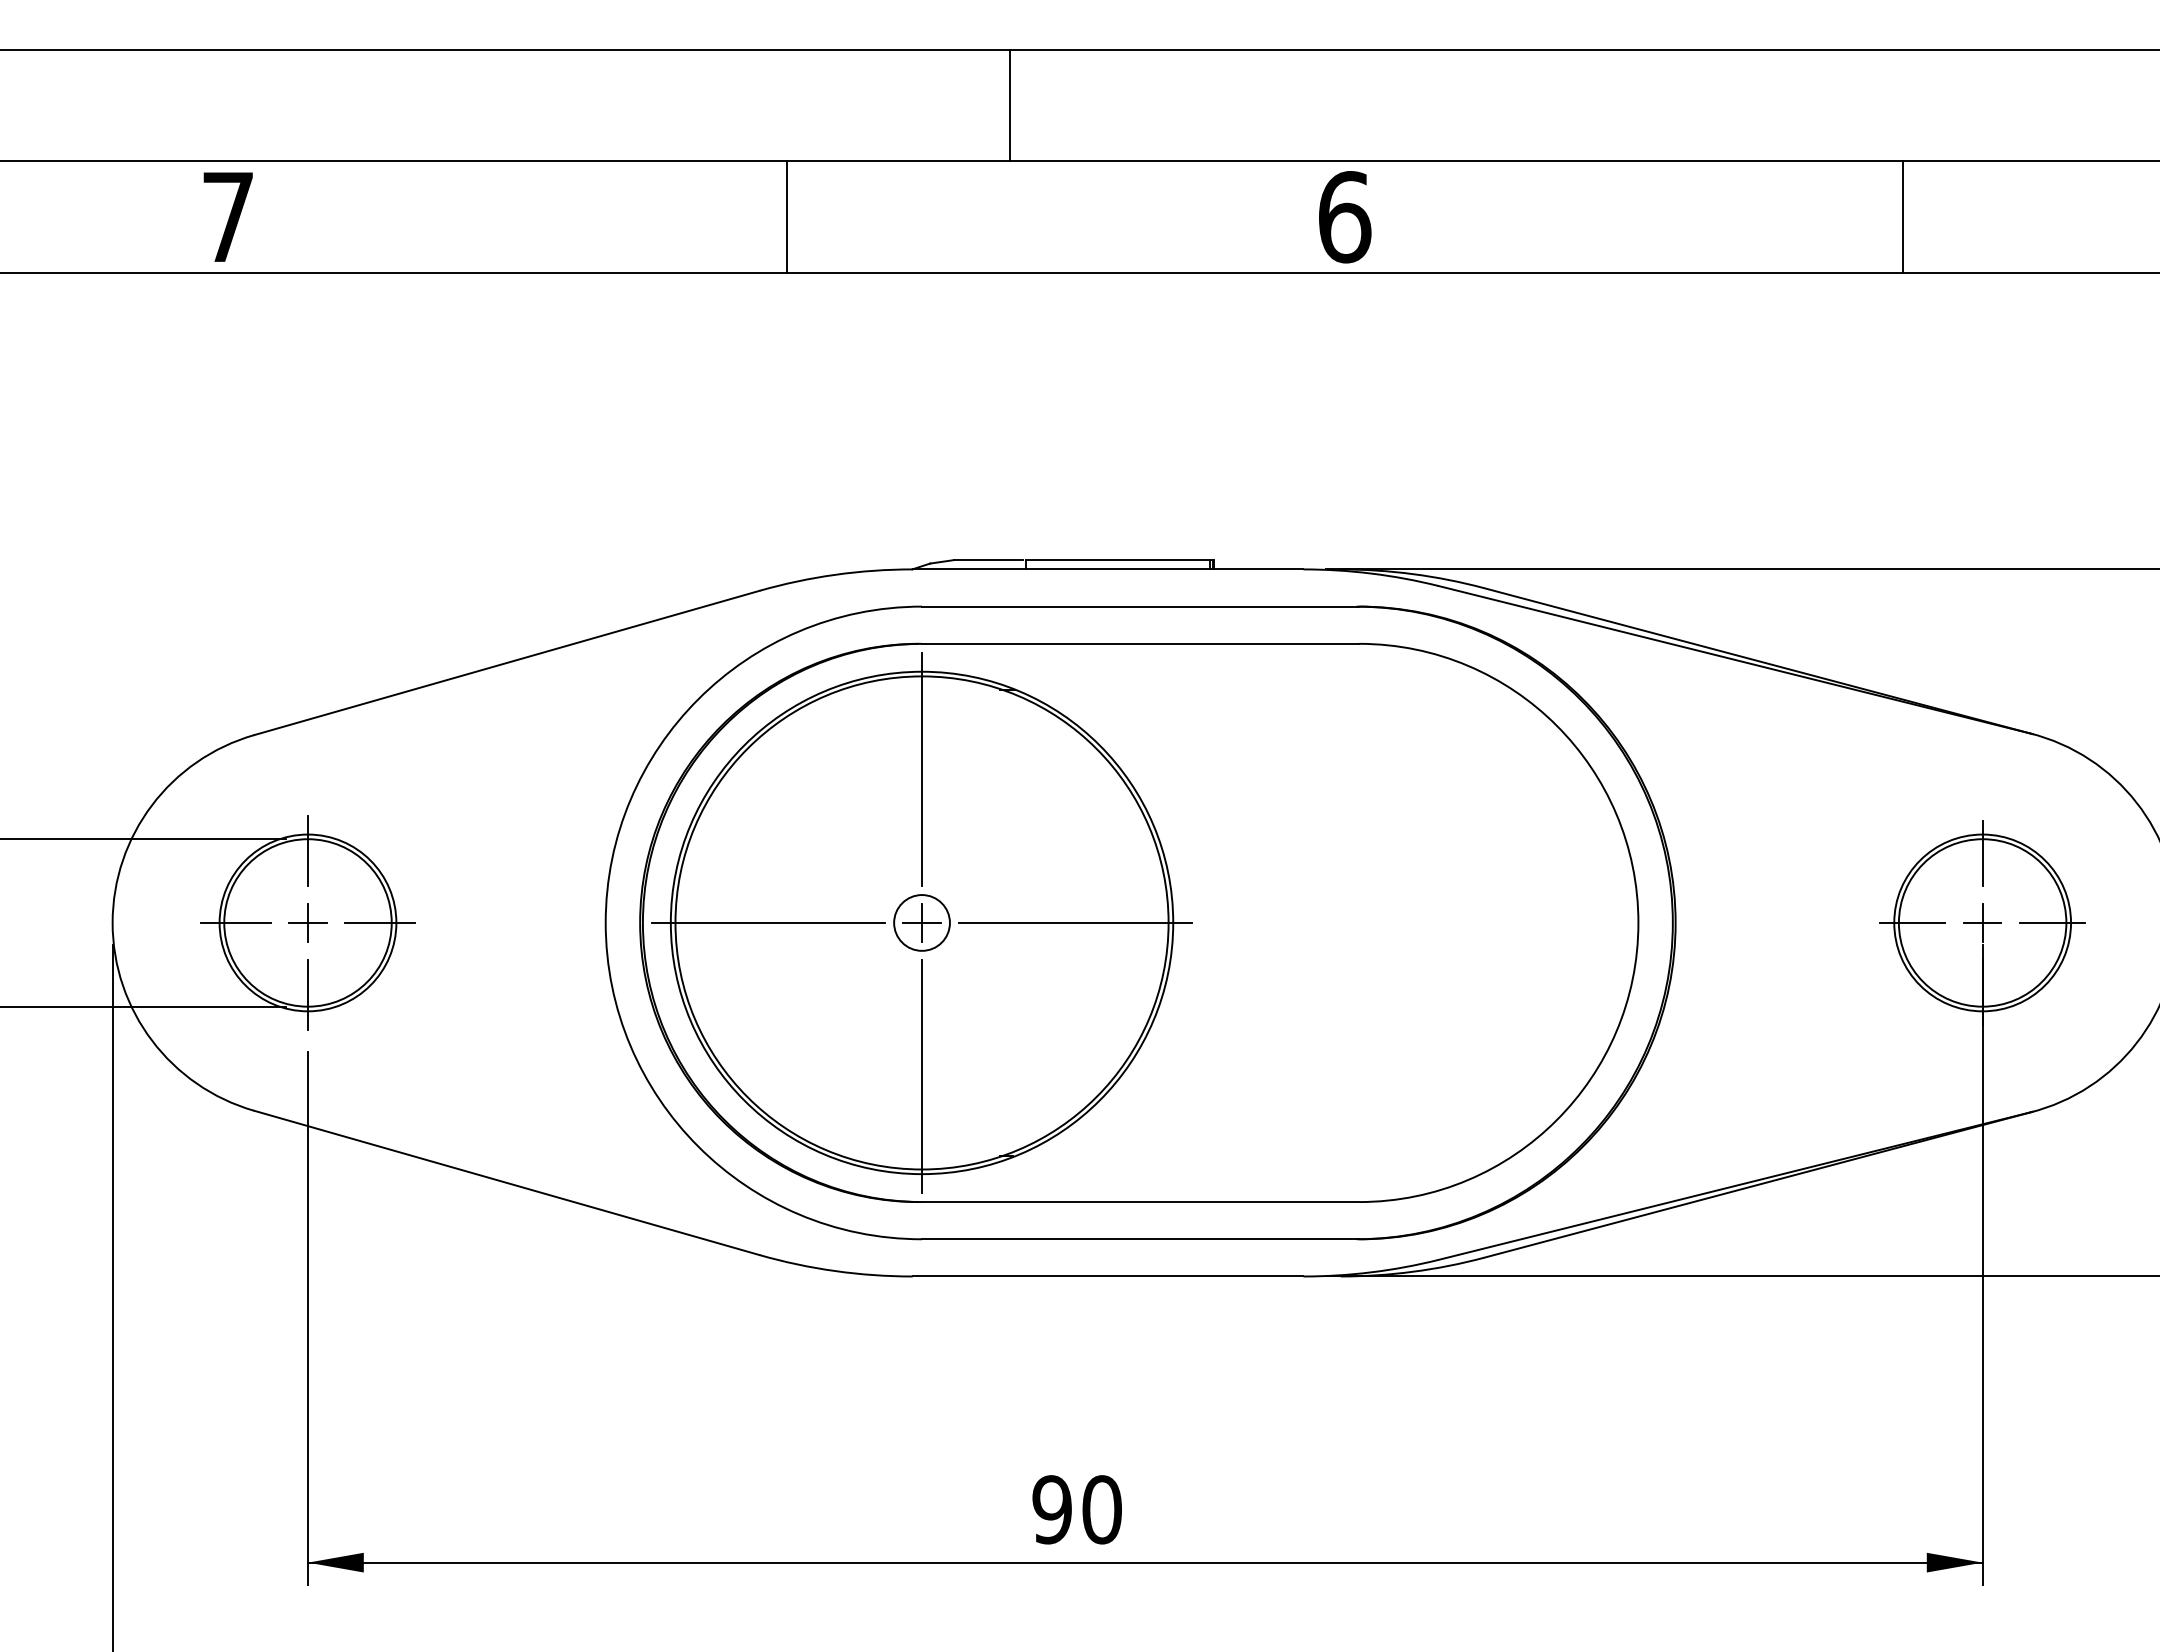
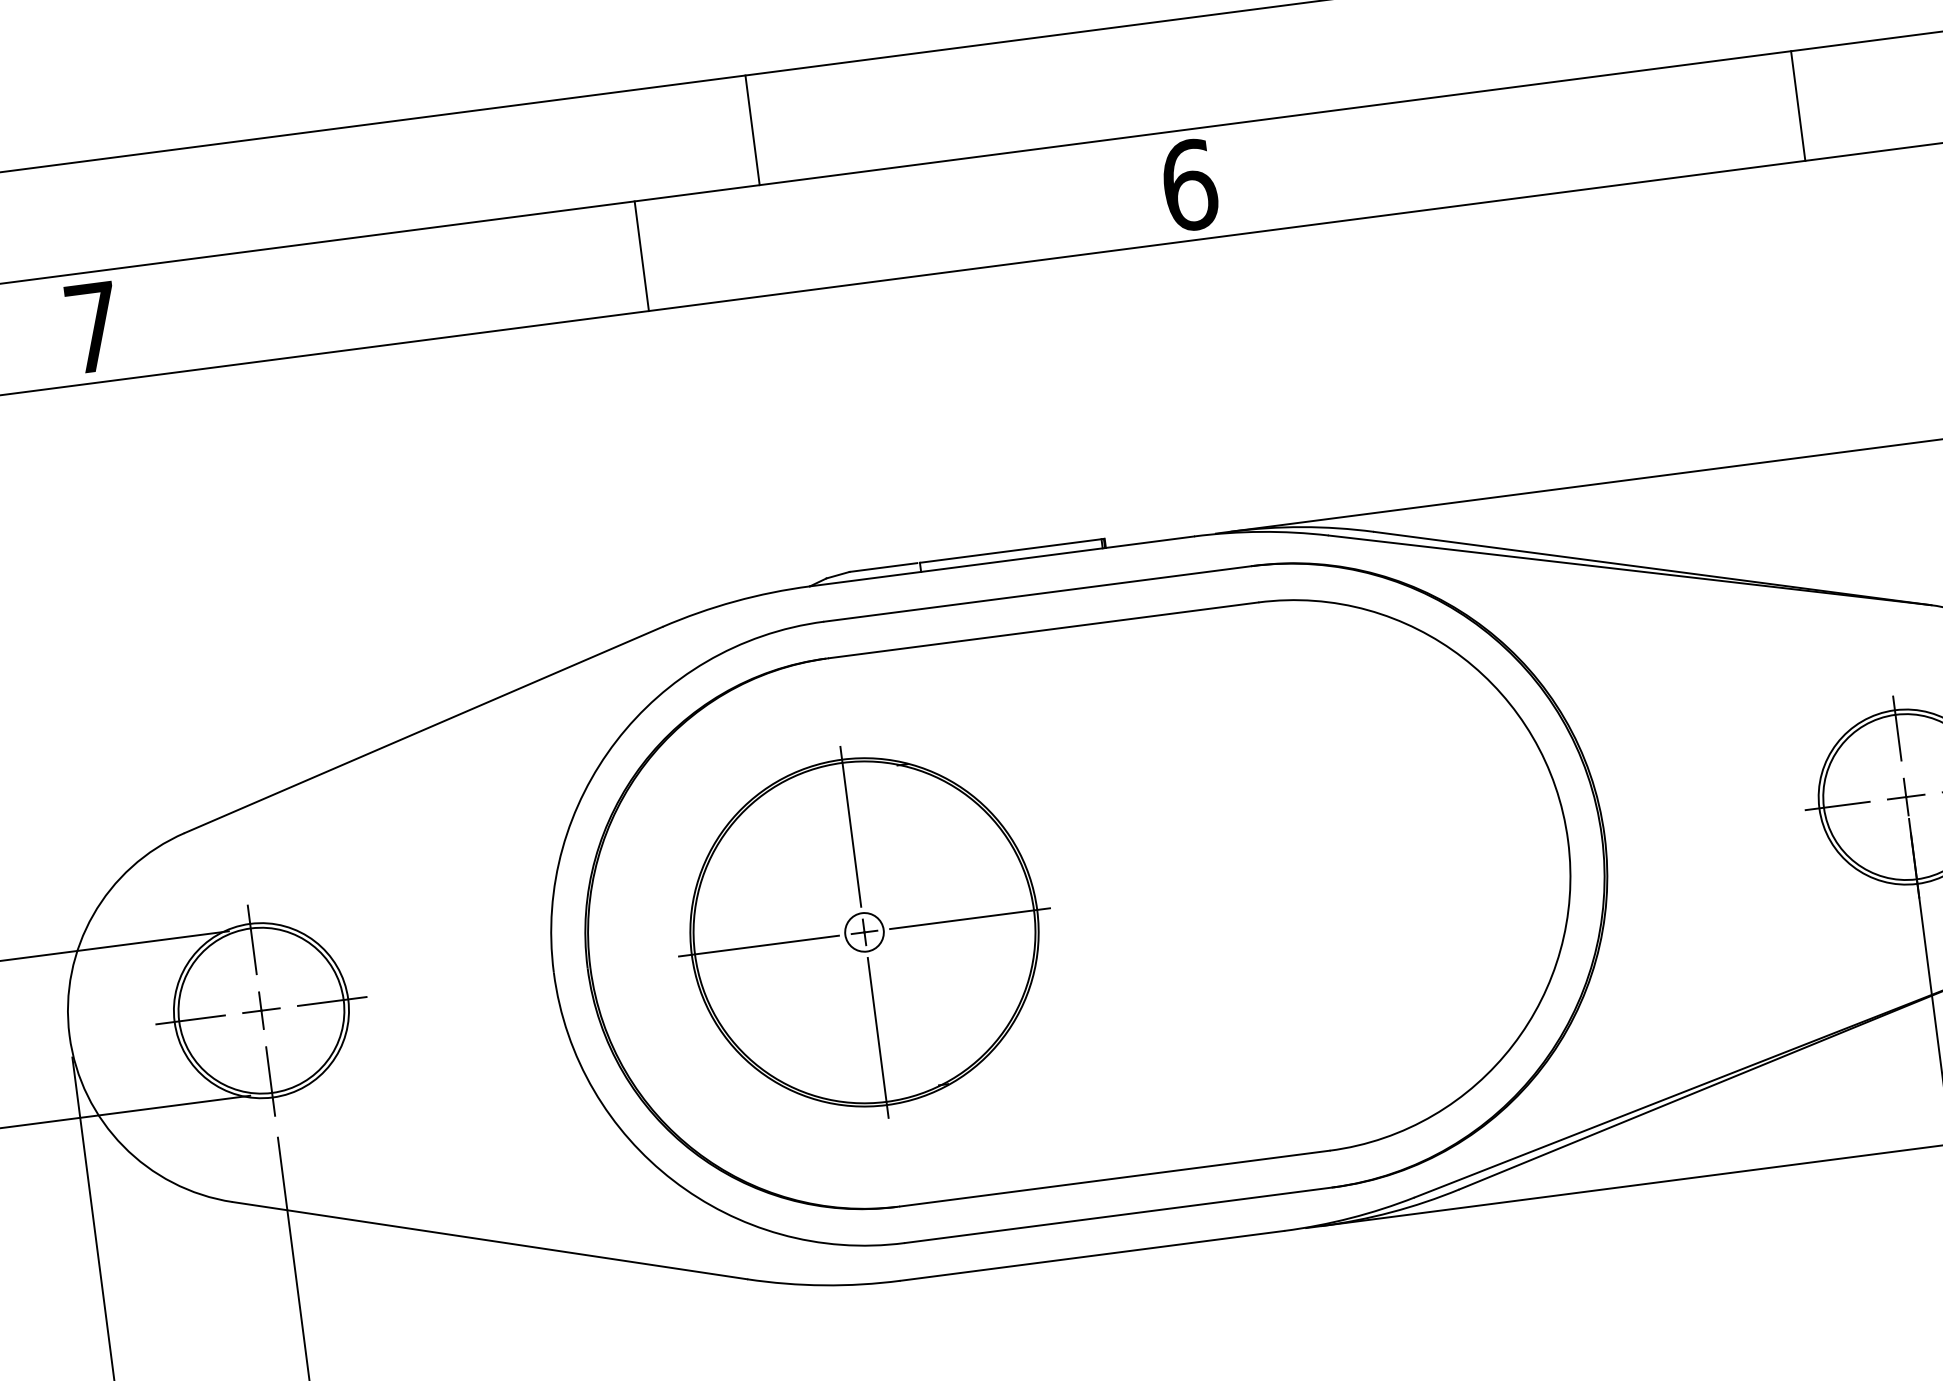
line: (1010, 105) -> (752, 130), moved
line: (1903, 216) -> (1798, 105), moved
part: (921, 922) -> (863, 931), size x0.7

